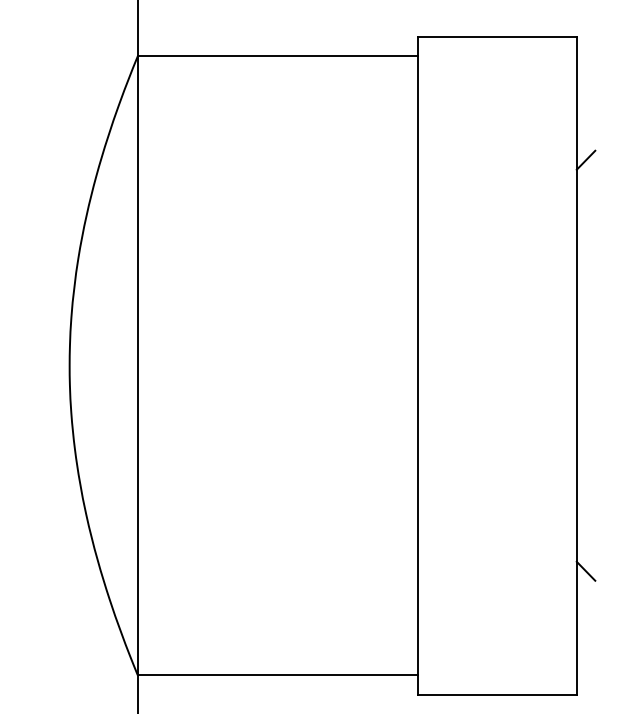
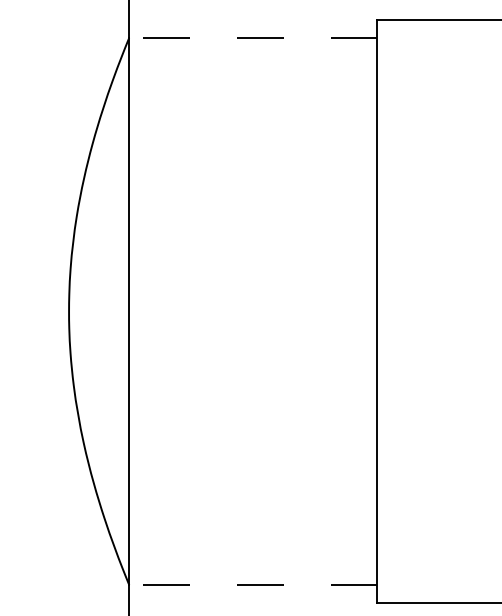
line: (277, 56) -> (252, 37), solid -> dashed
line: (277, 675) -> (252, 585), solid -> dashed

